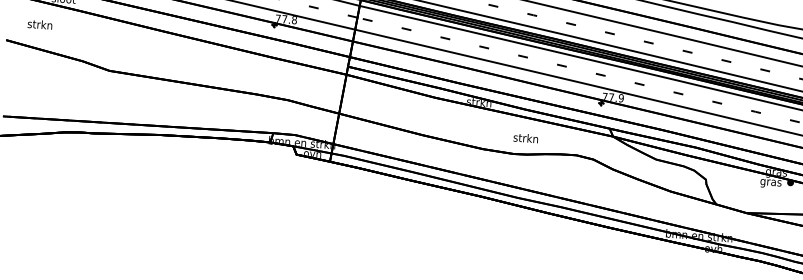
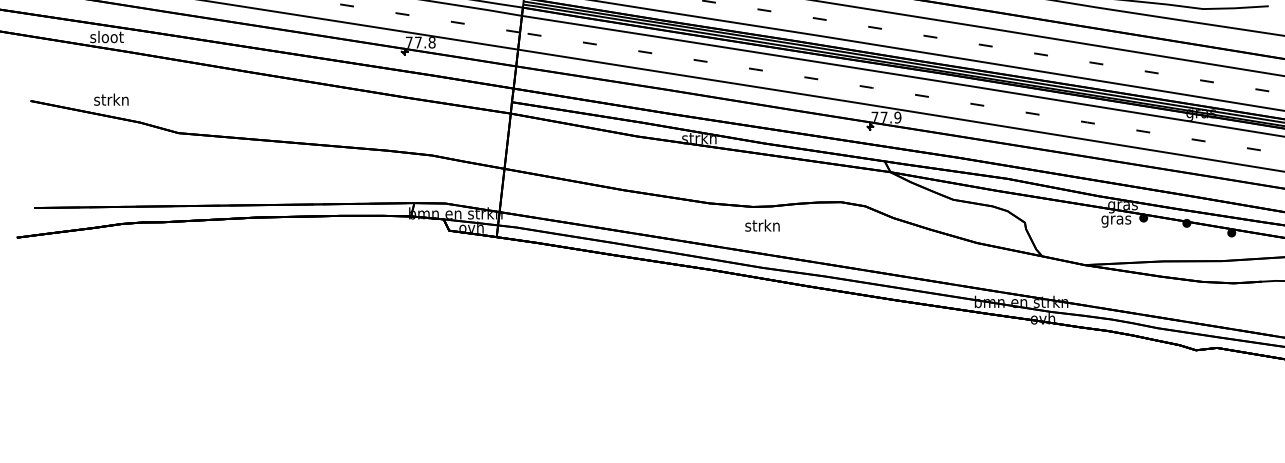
text: (40, 24) -> (111, 99), moved
text: (525, 138) -> (762, 225), moved

